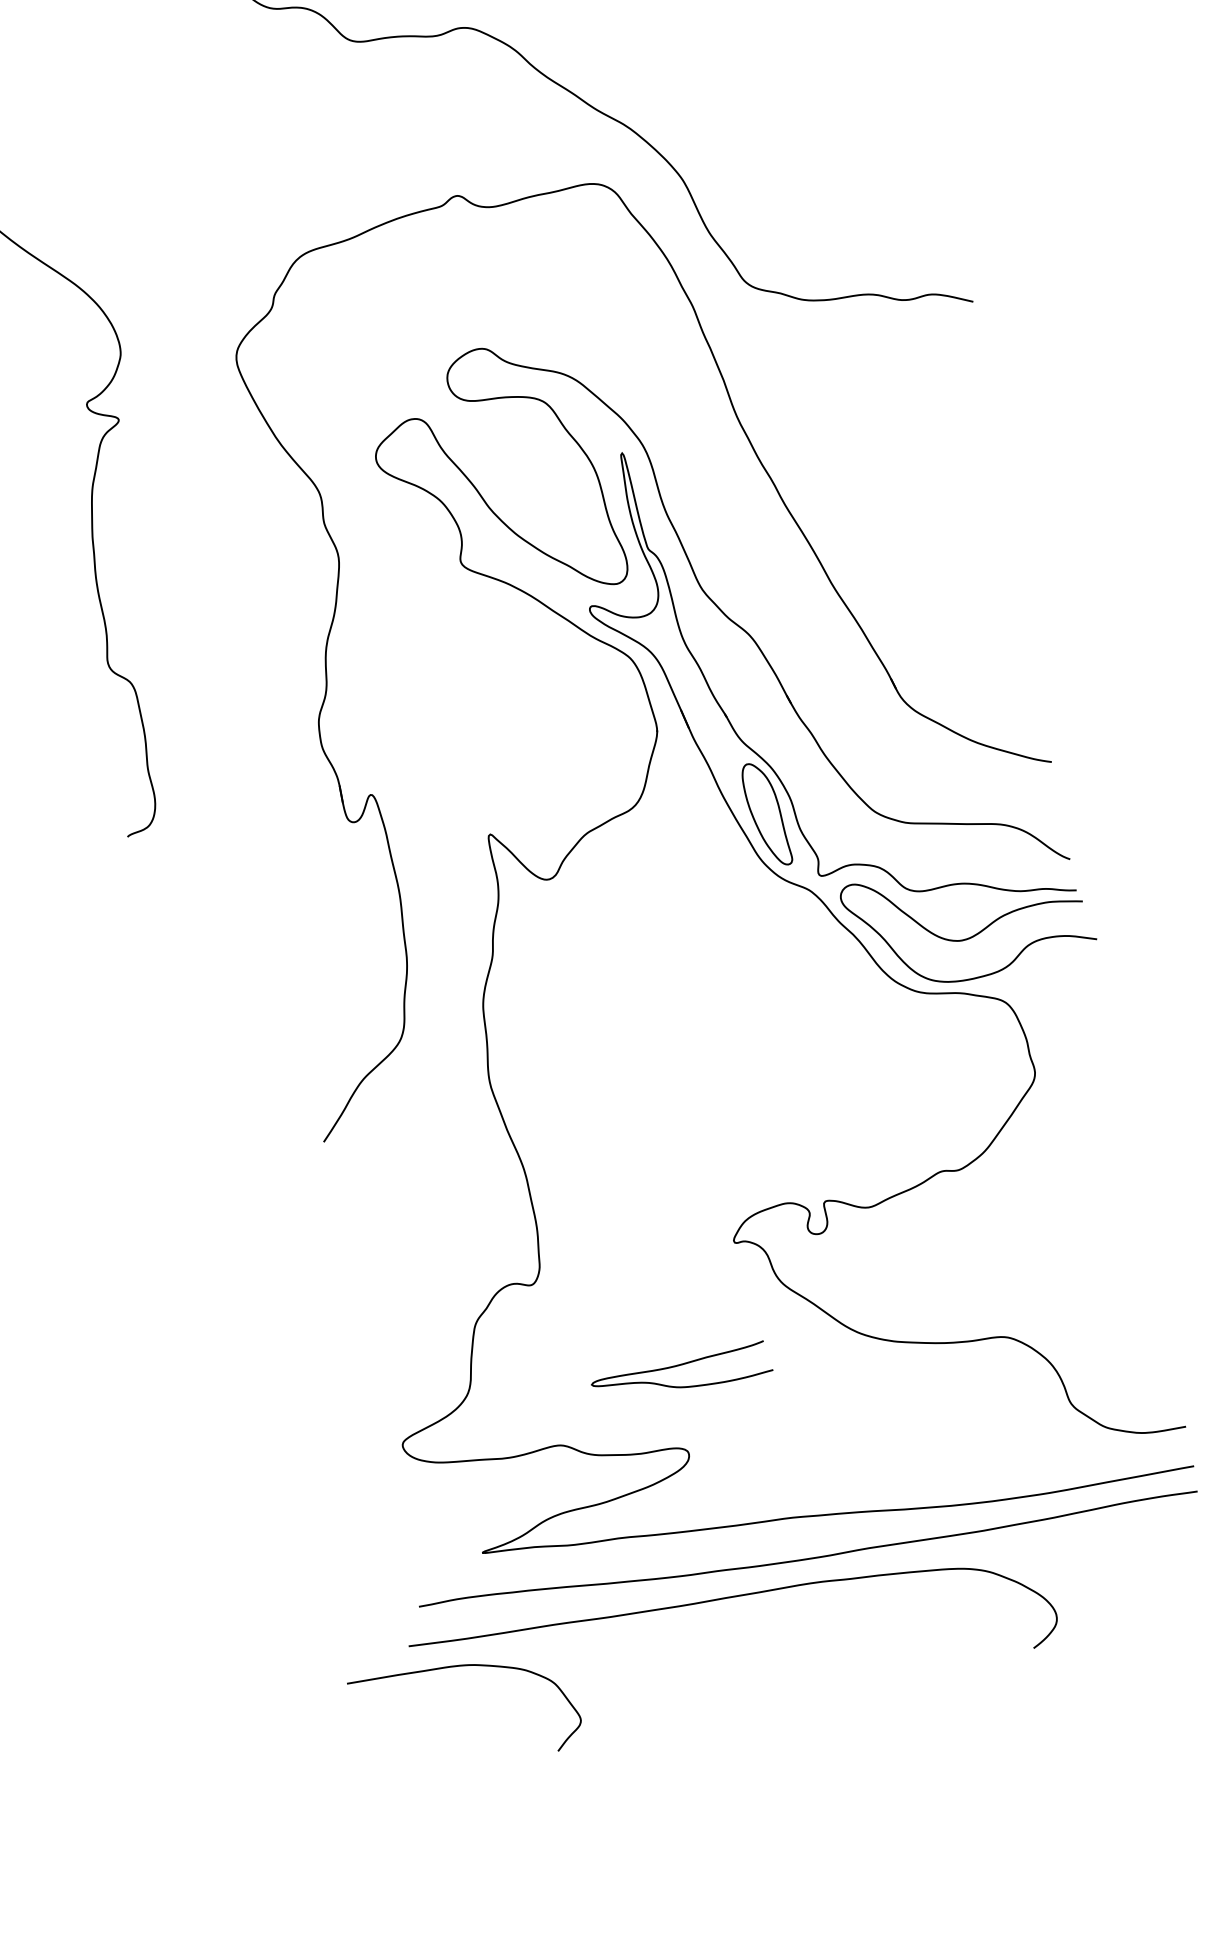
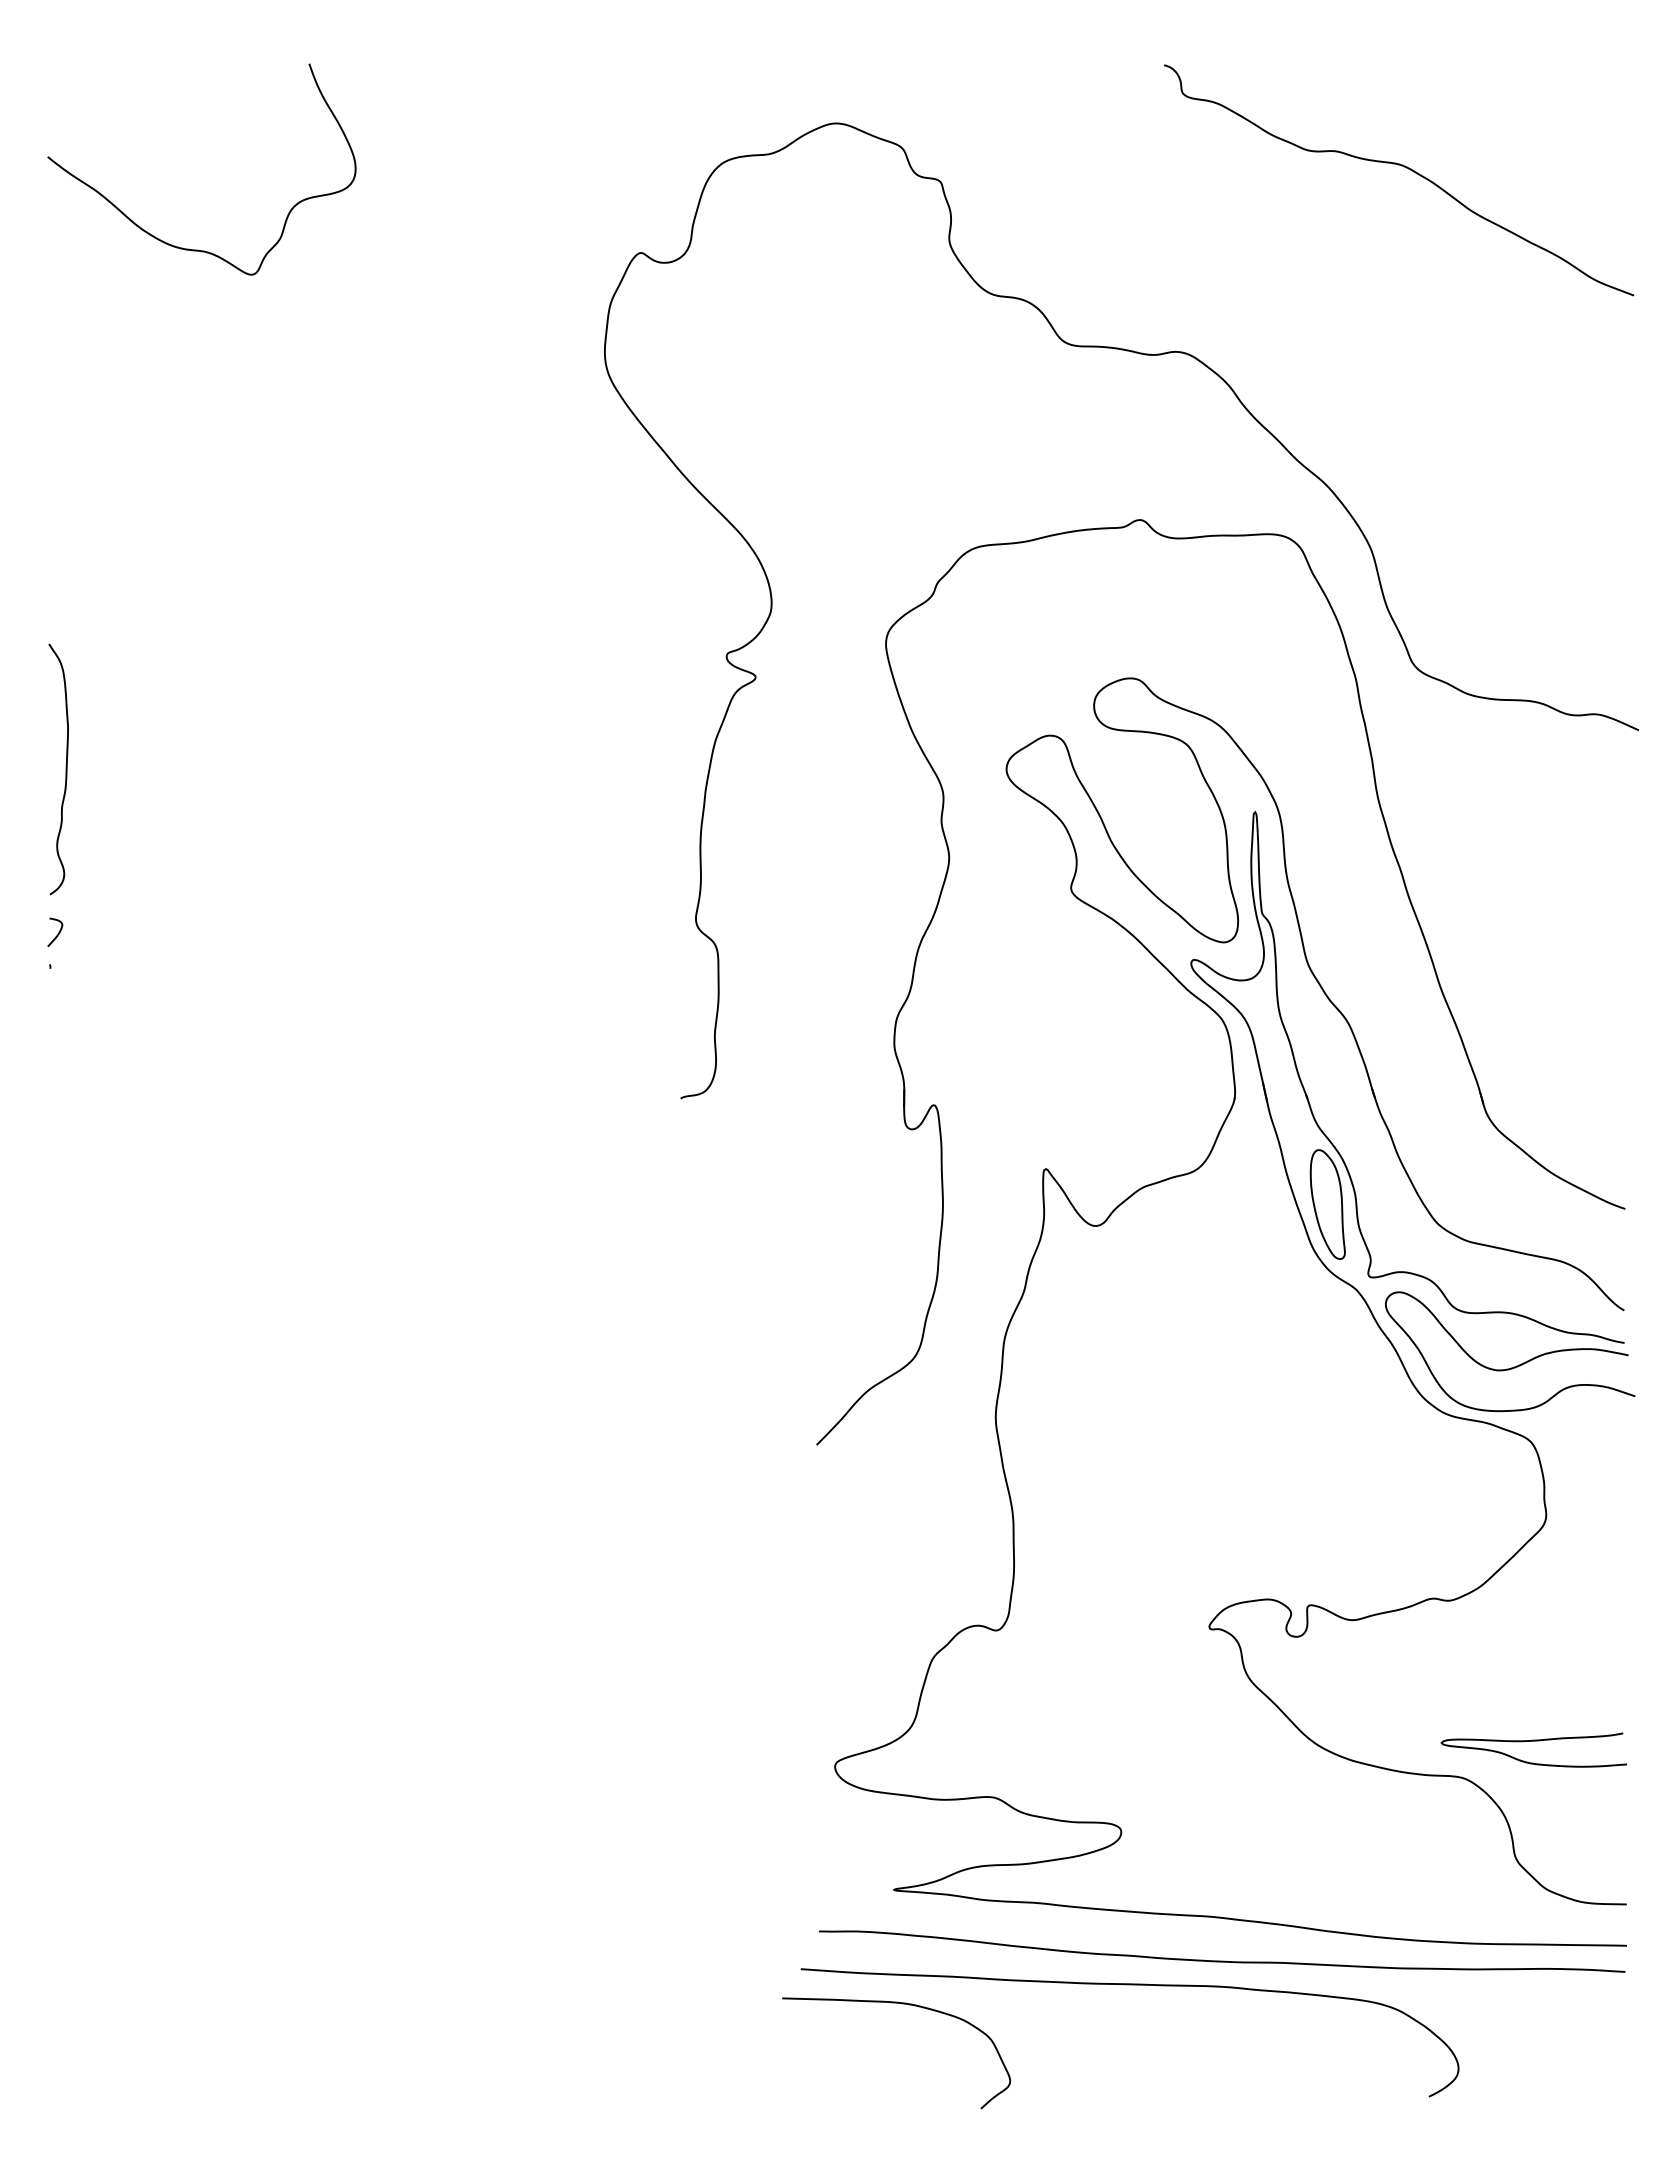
curve: (679, 1365) -> (1533, 1741), moved
curve: (462, 1666) -> (901, 2004), moved

